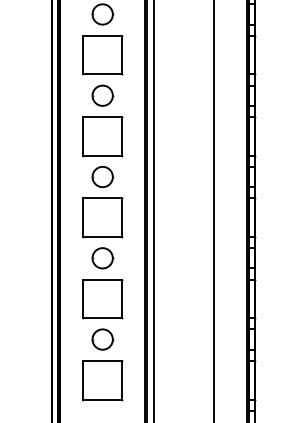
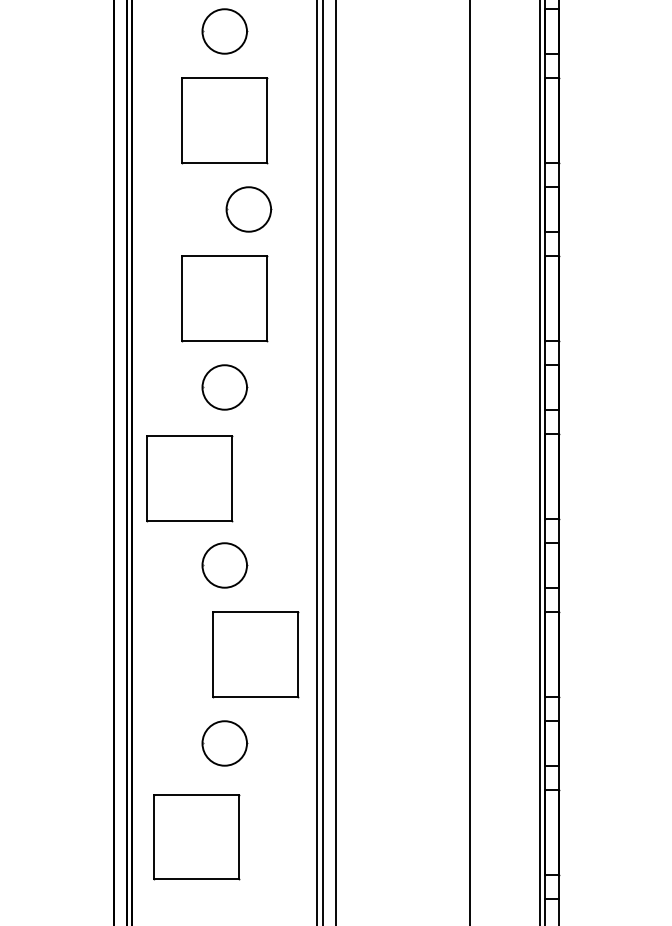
part: (102, 95) -> (248, 208), moved
part: (102, 217) -> (189, 478), moved
part: (102, 299) -> (254, 655), moved
part: (102, 380) -> (195, 837), moved

